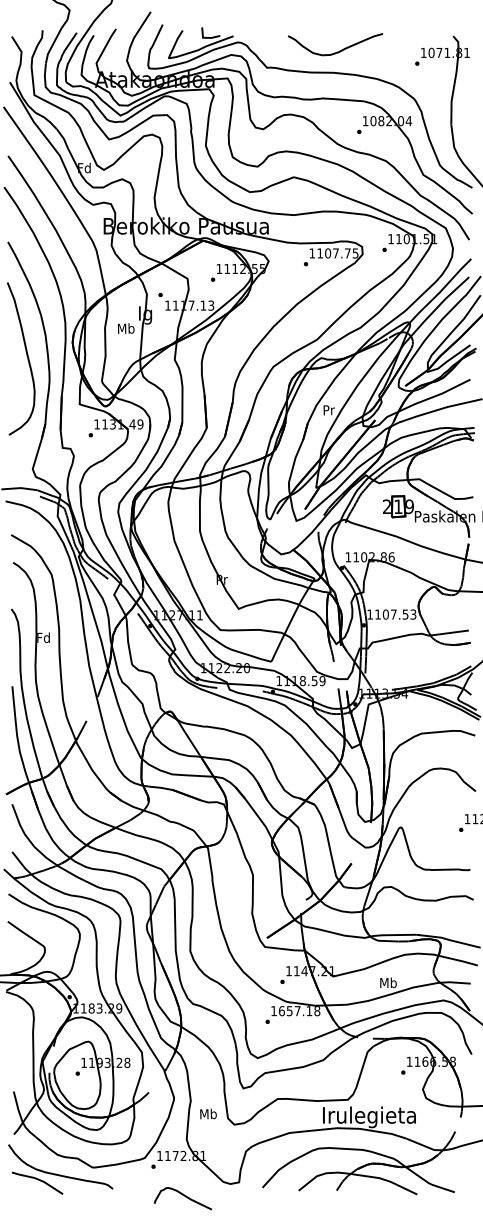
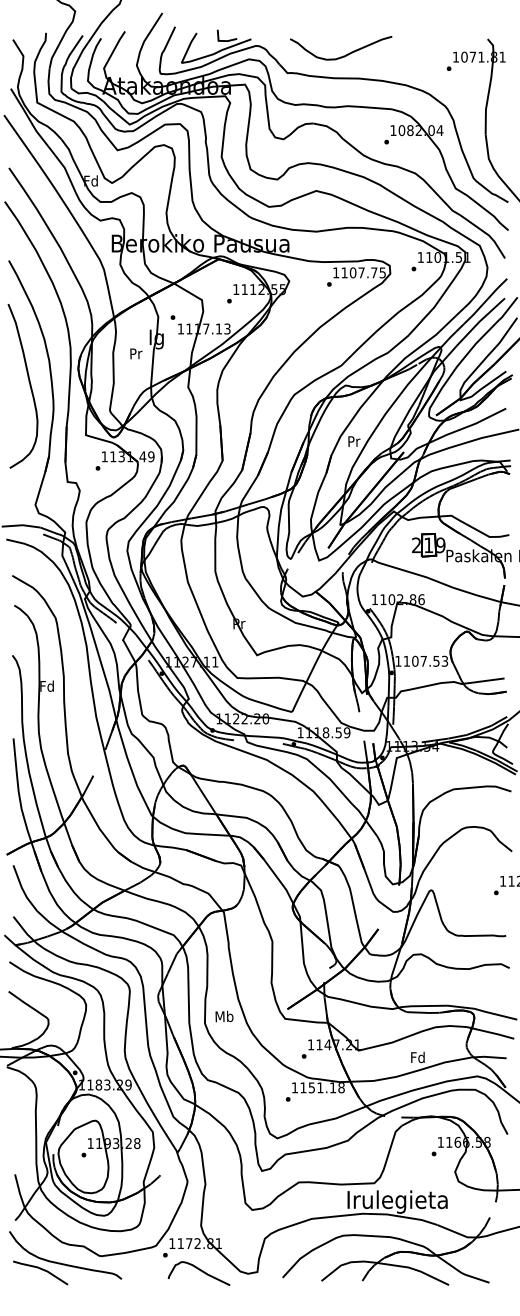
curve: (339, 50) -> (345, 54), moved
text: (125, 328) -> (135, 353), Mb -> Pr
text: (387, 982) -> (417, 1057), Mb -> Fd
text: (289, 1010) -> (311, 1087), 1657.18 -> 1151.18
text: (208, 1114) -> (224, 1016), moved
curve: (184, 1196) -> (200, 1271), moved

